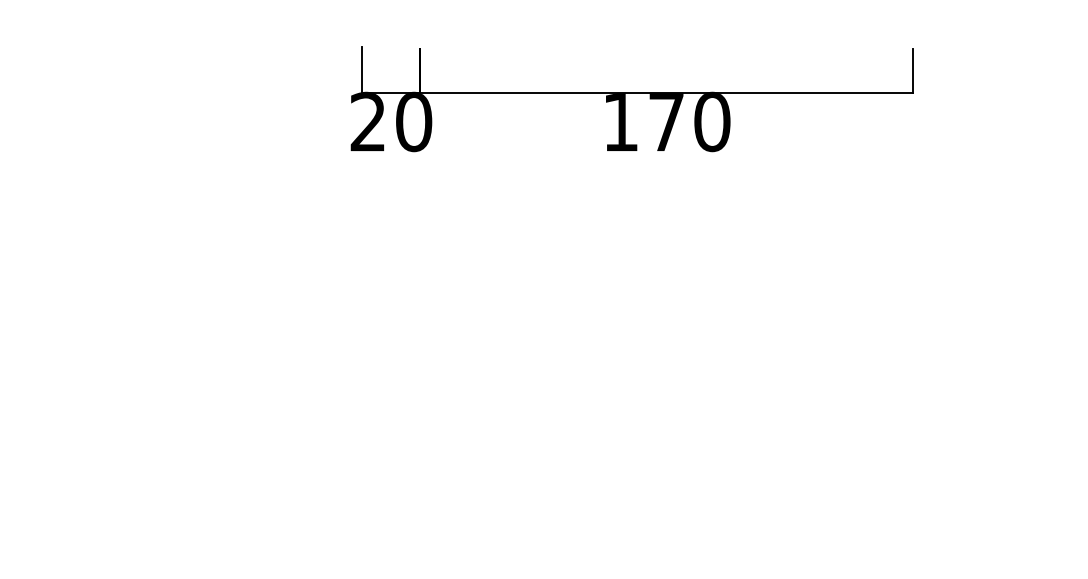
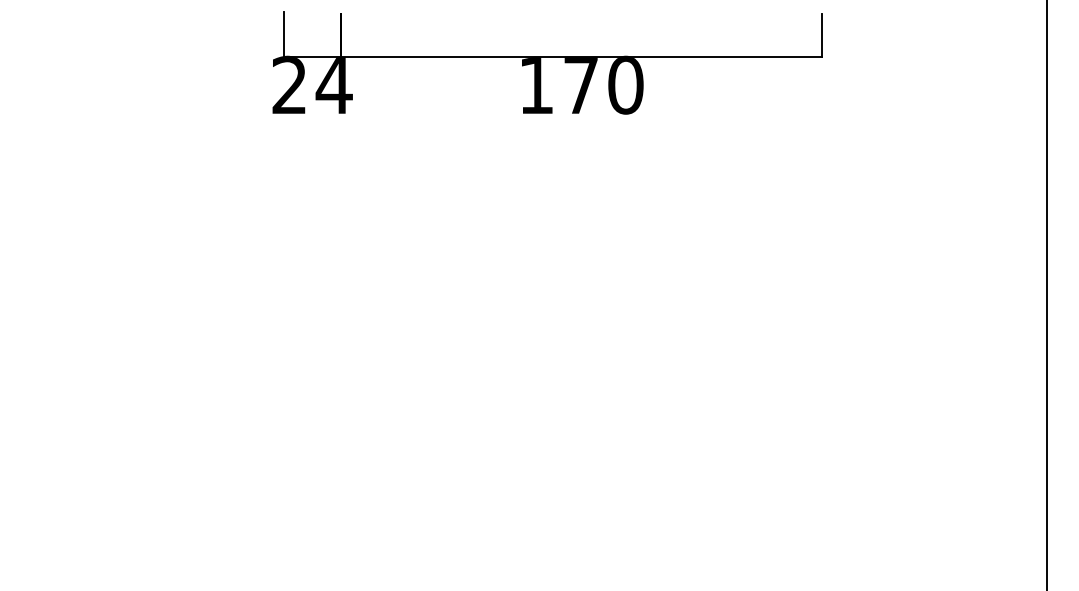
text: (413, 121) -> (333, 84), 20 -> 24

